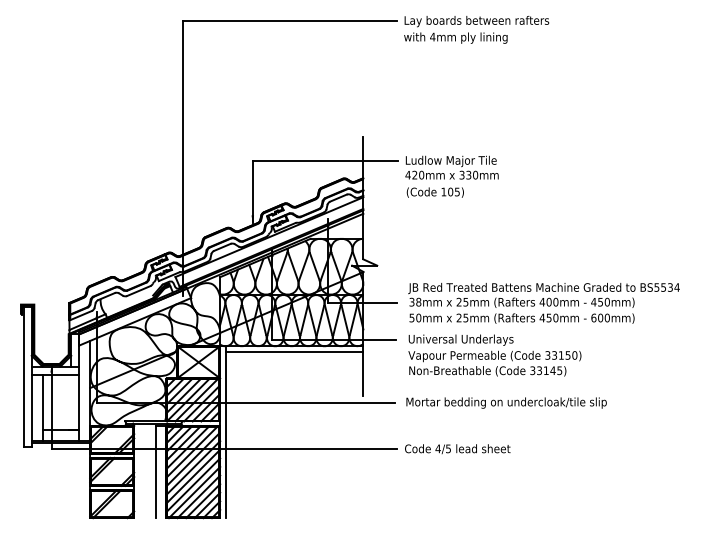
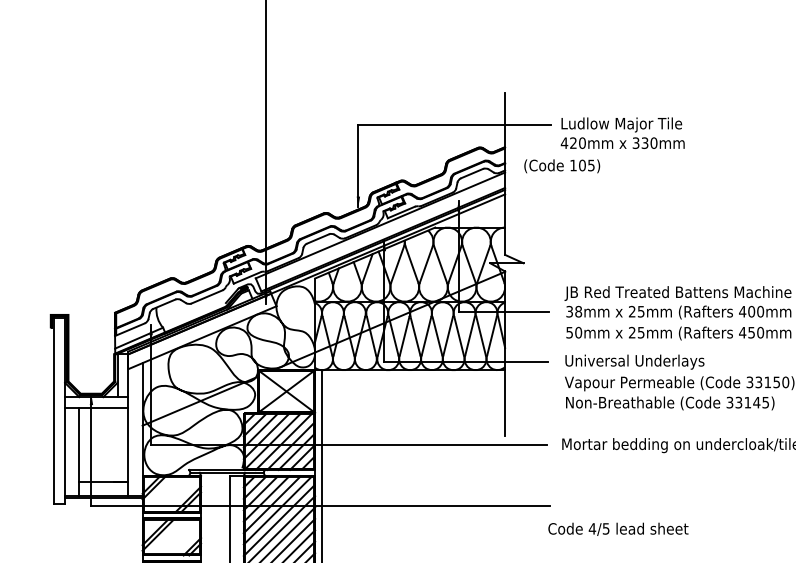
text: (434, 192) -> (561, 166), moved
line: (294, 351) -> (413, 377), removed
text: (457, 449) -> (618, 529), moved

